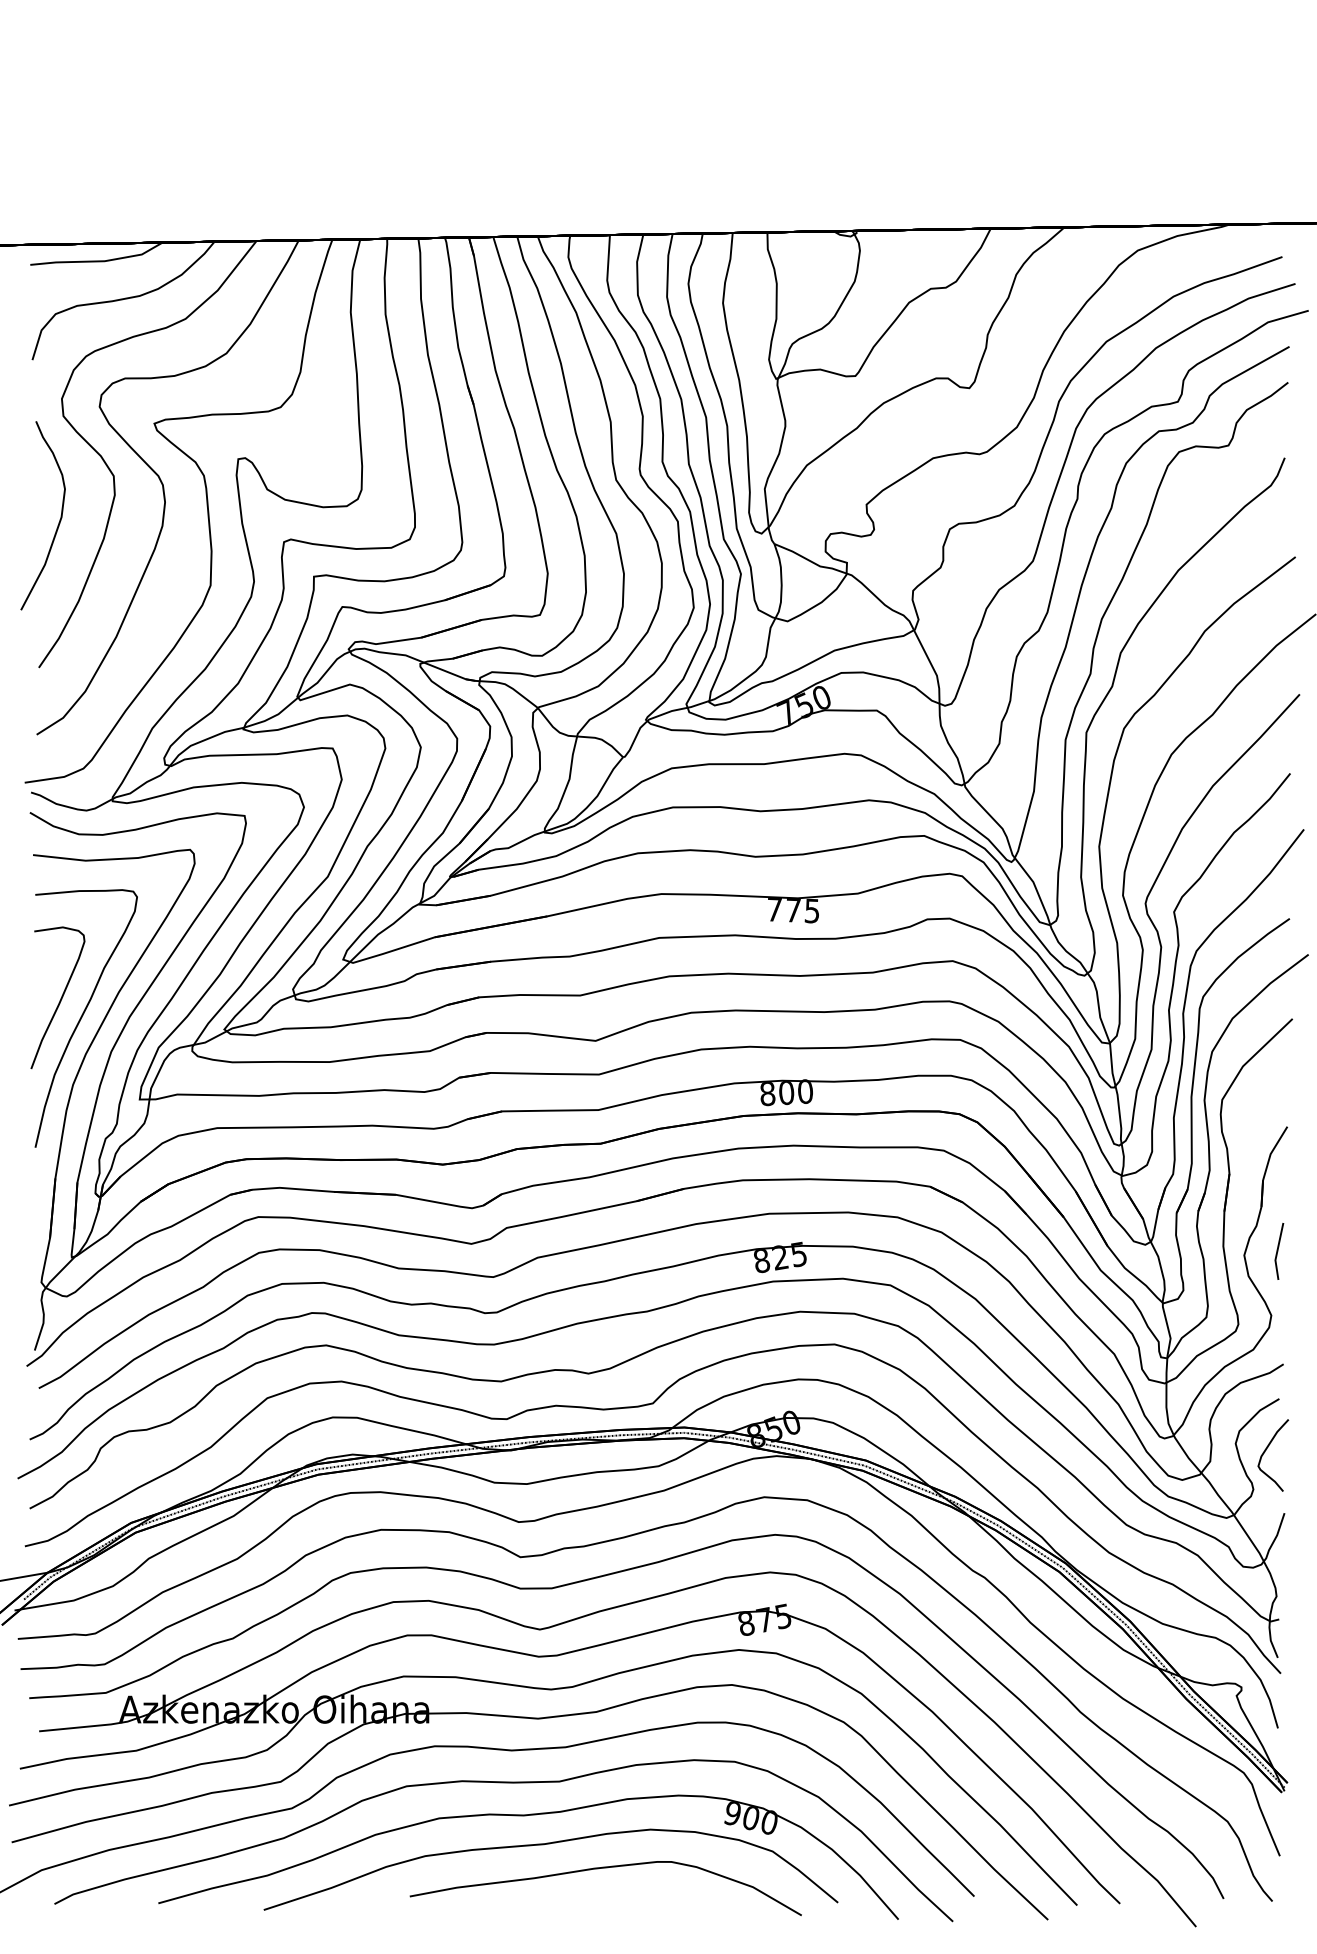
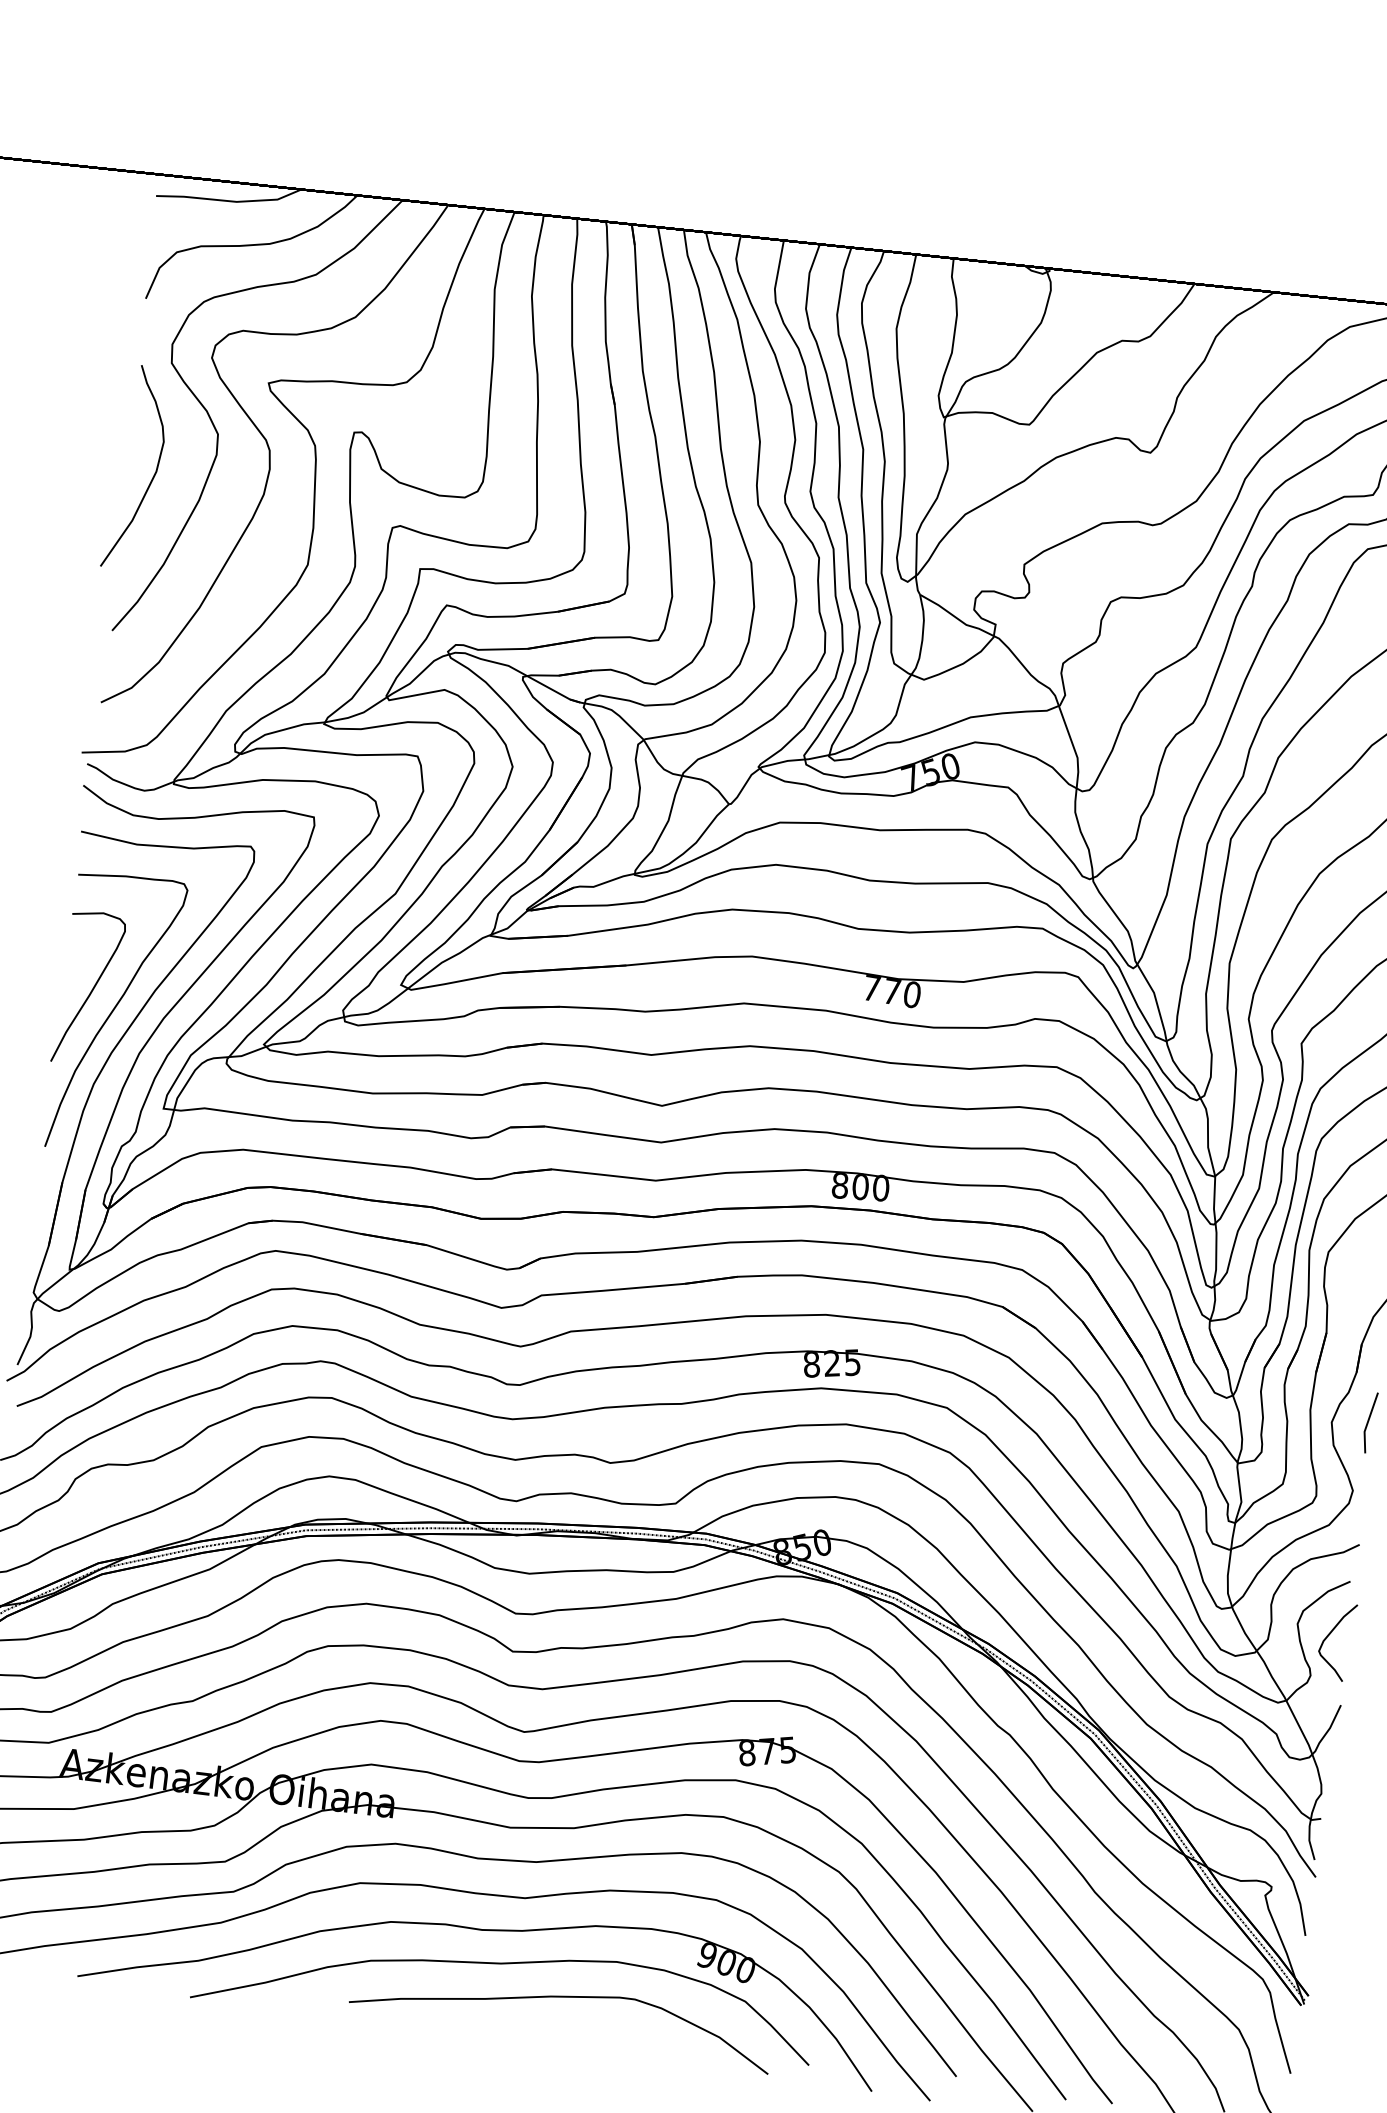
text: (811, 910) -> (911, 994), 775 -> 770

